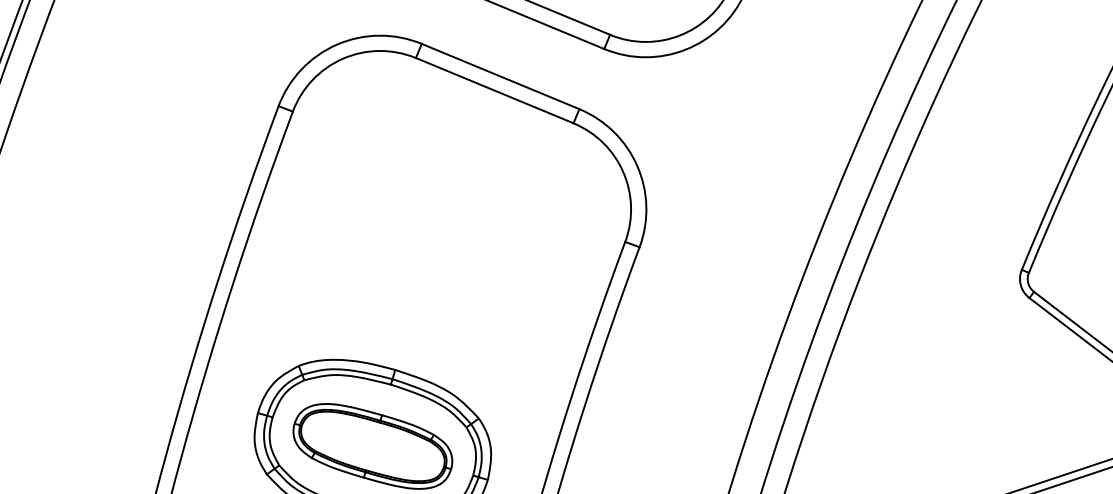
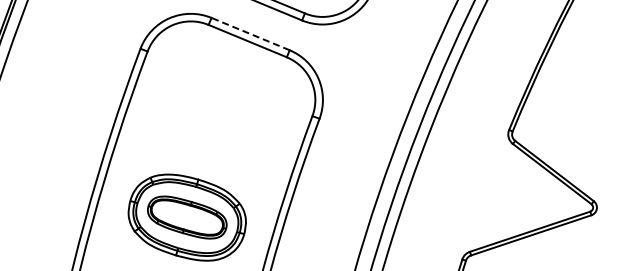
line: (500, 75) -> (250, 33), solid -> dashed

